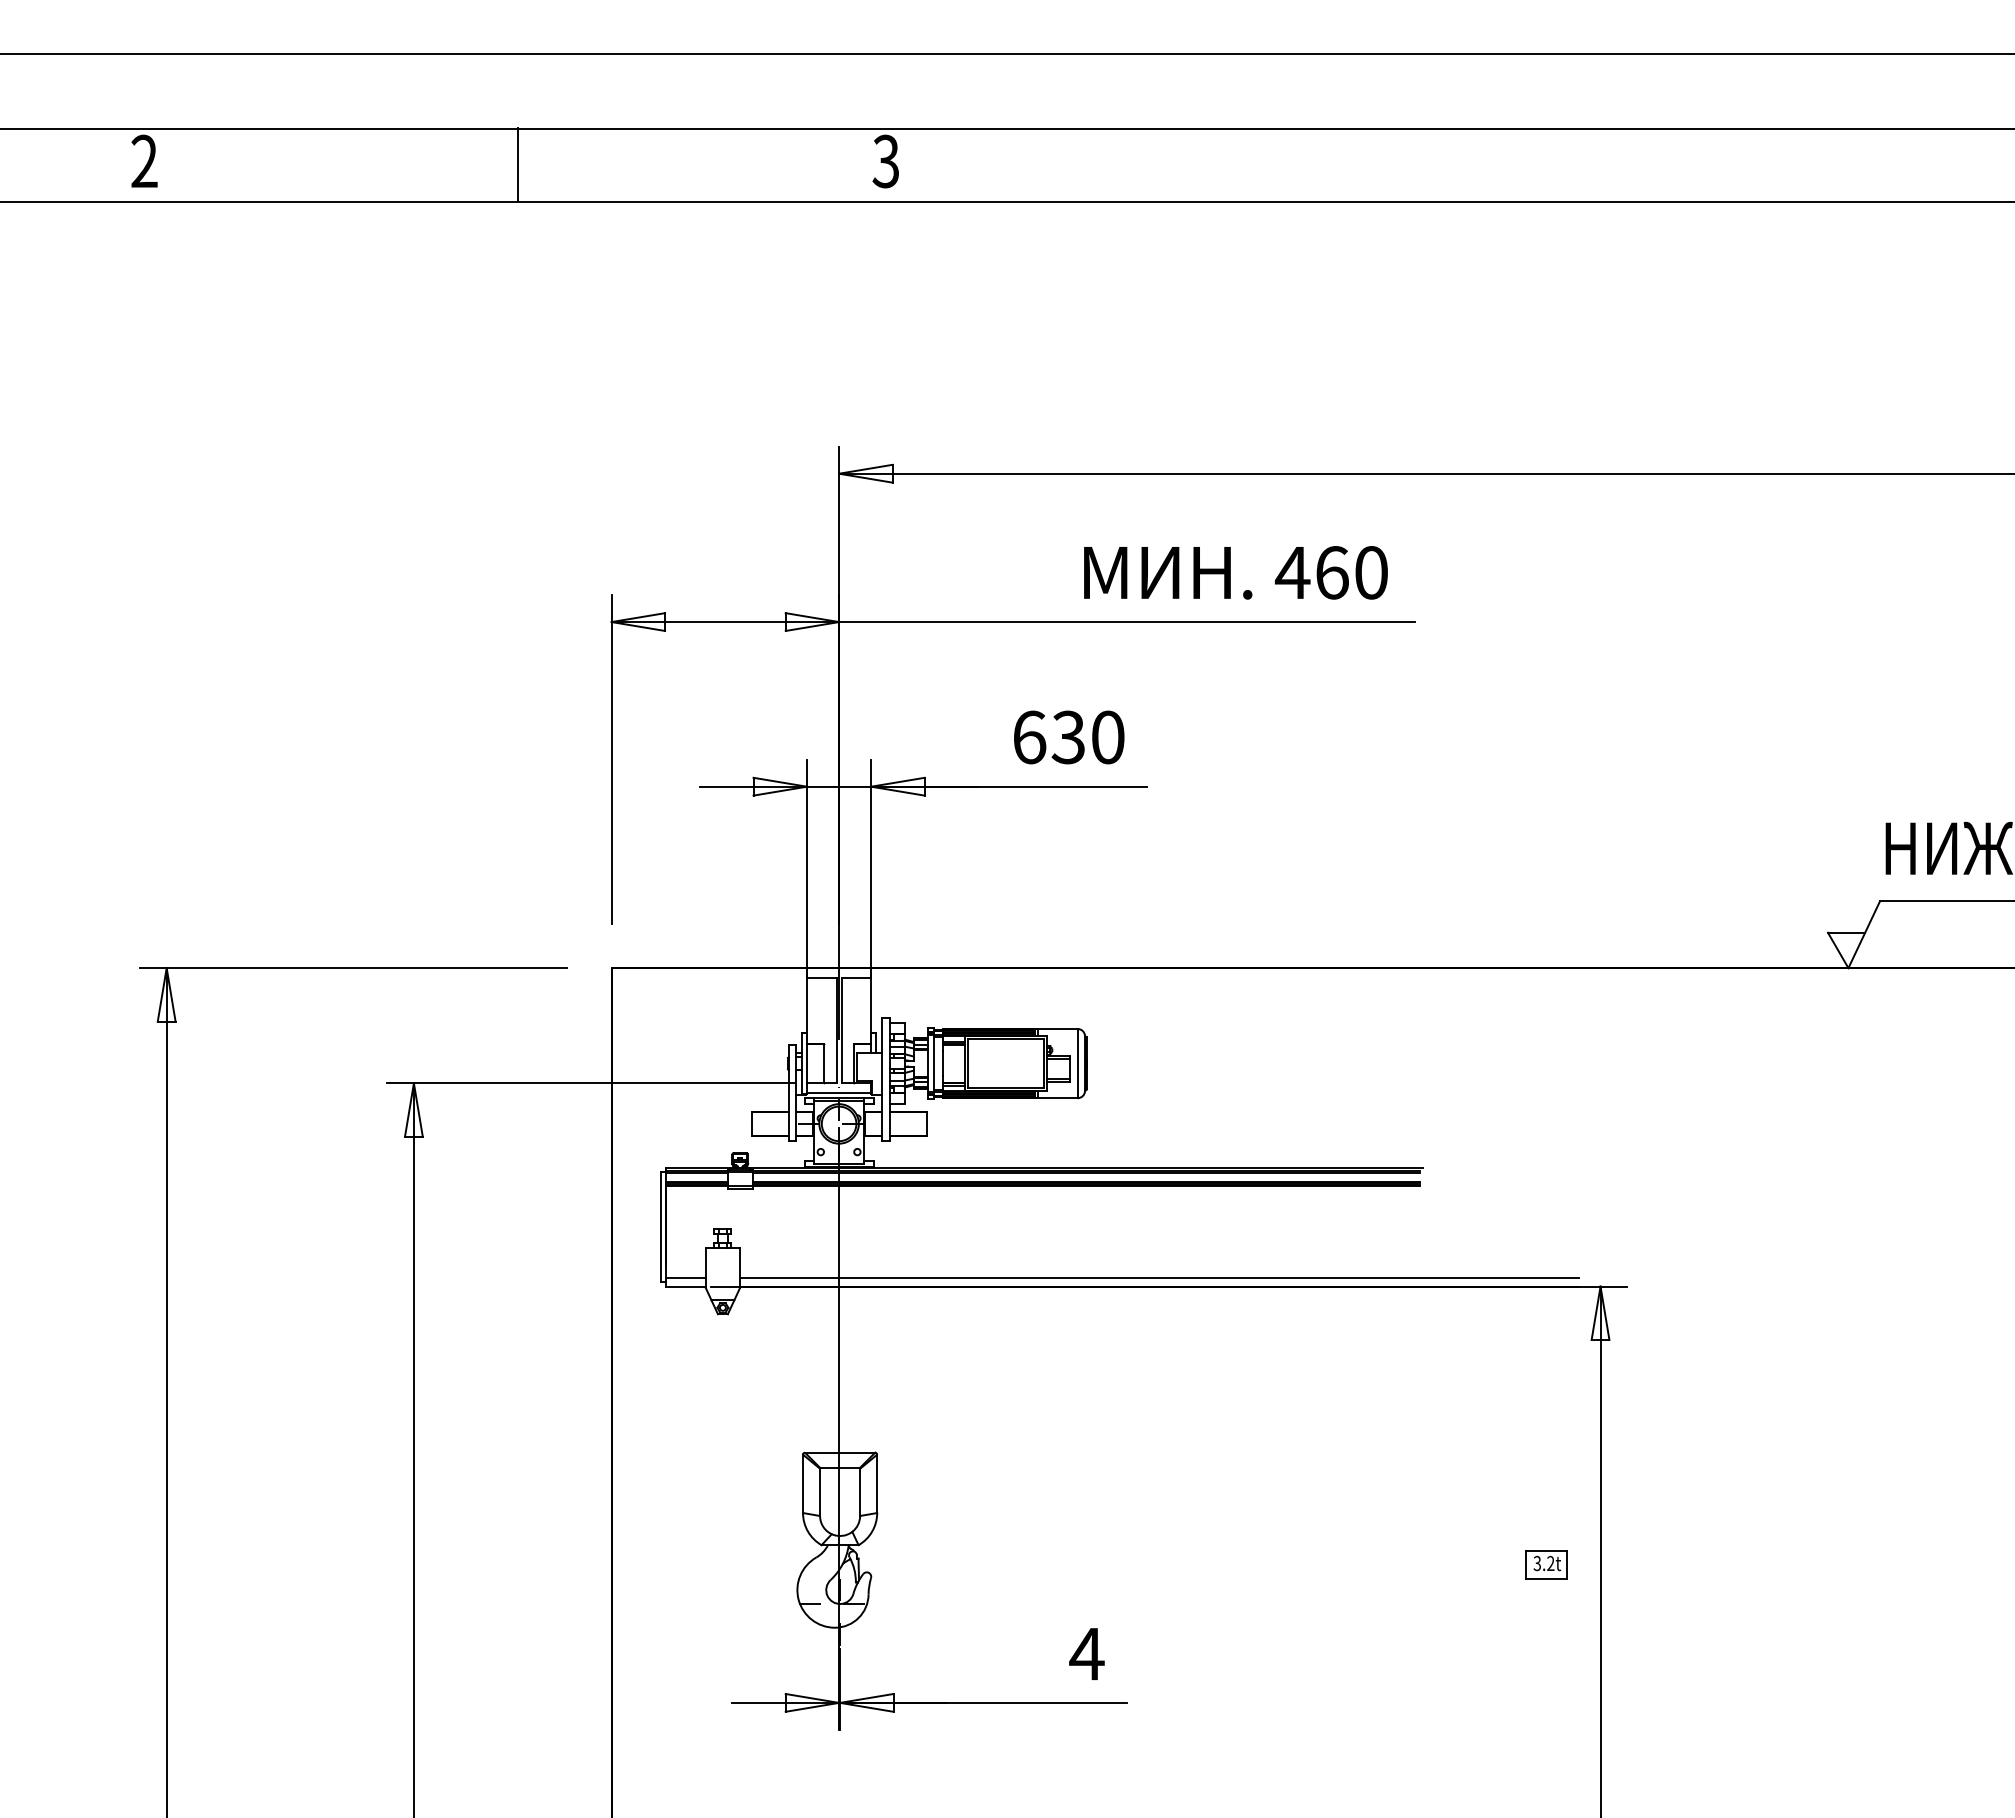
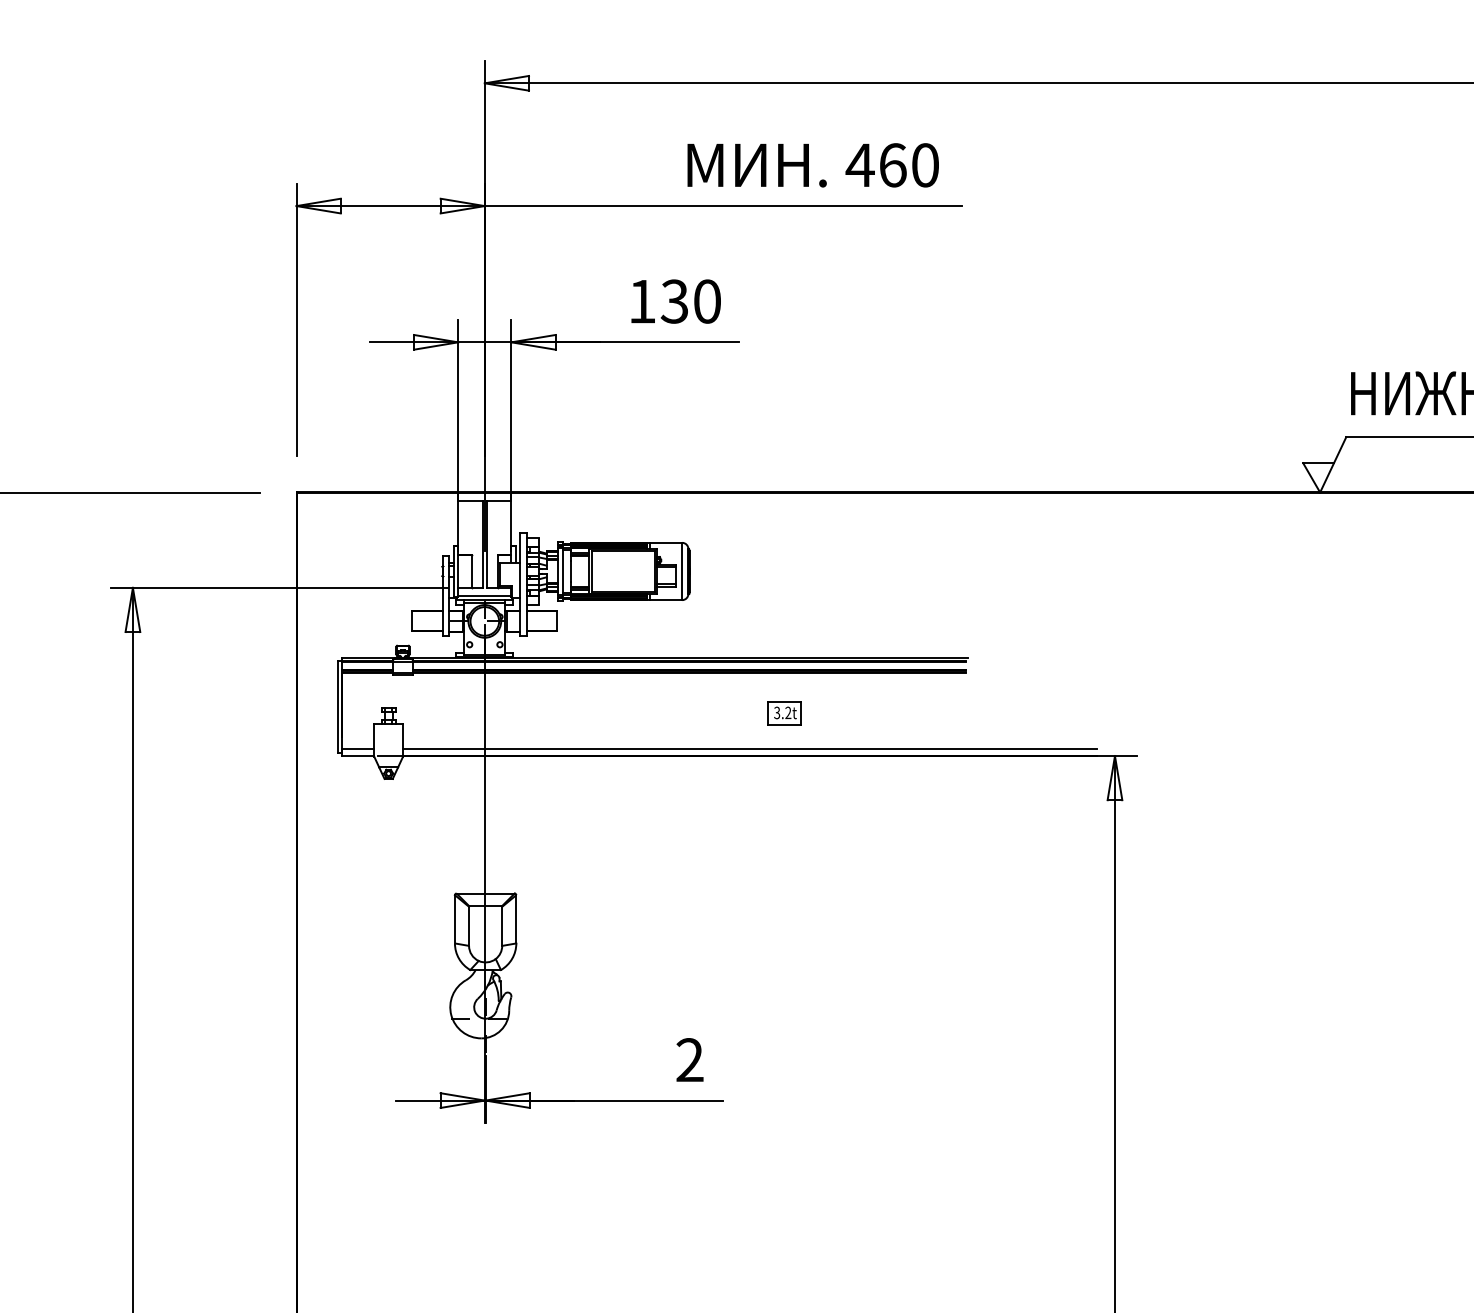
text: (1030, 737) -> (643, 301), 630 -> 130
part: (1546, 1564) -> (784, 713), moved
text: (1086, 1653) -> (689, 1059), 4 -> 2

